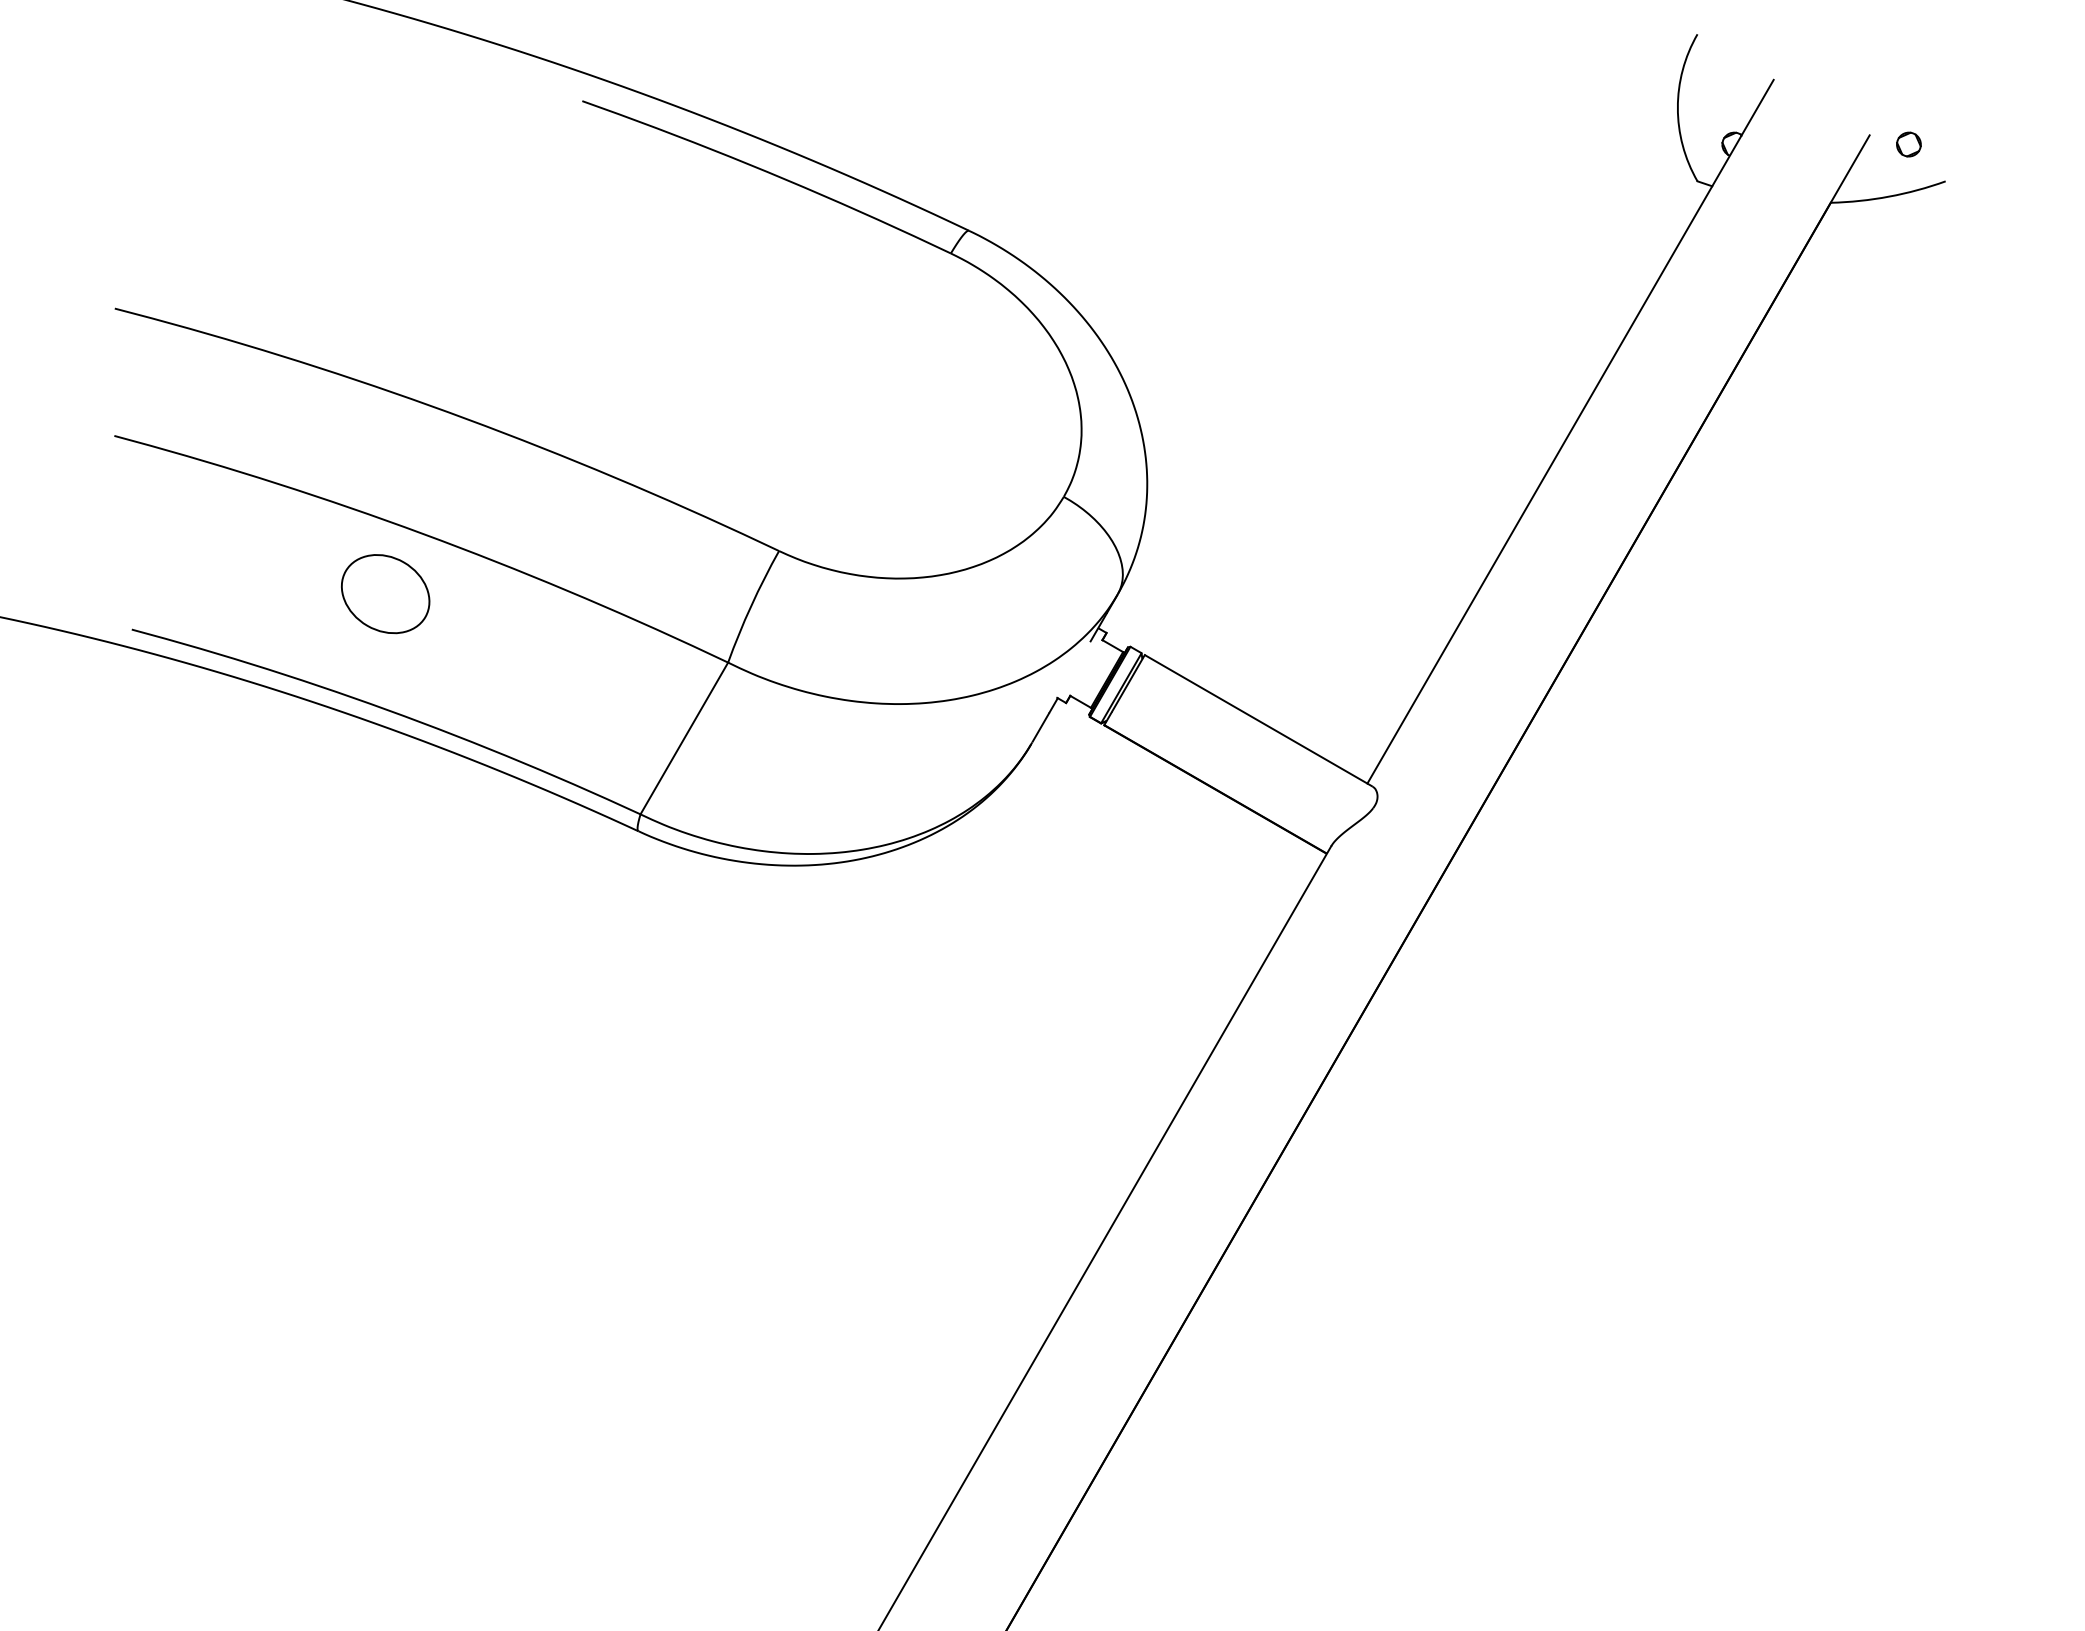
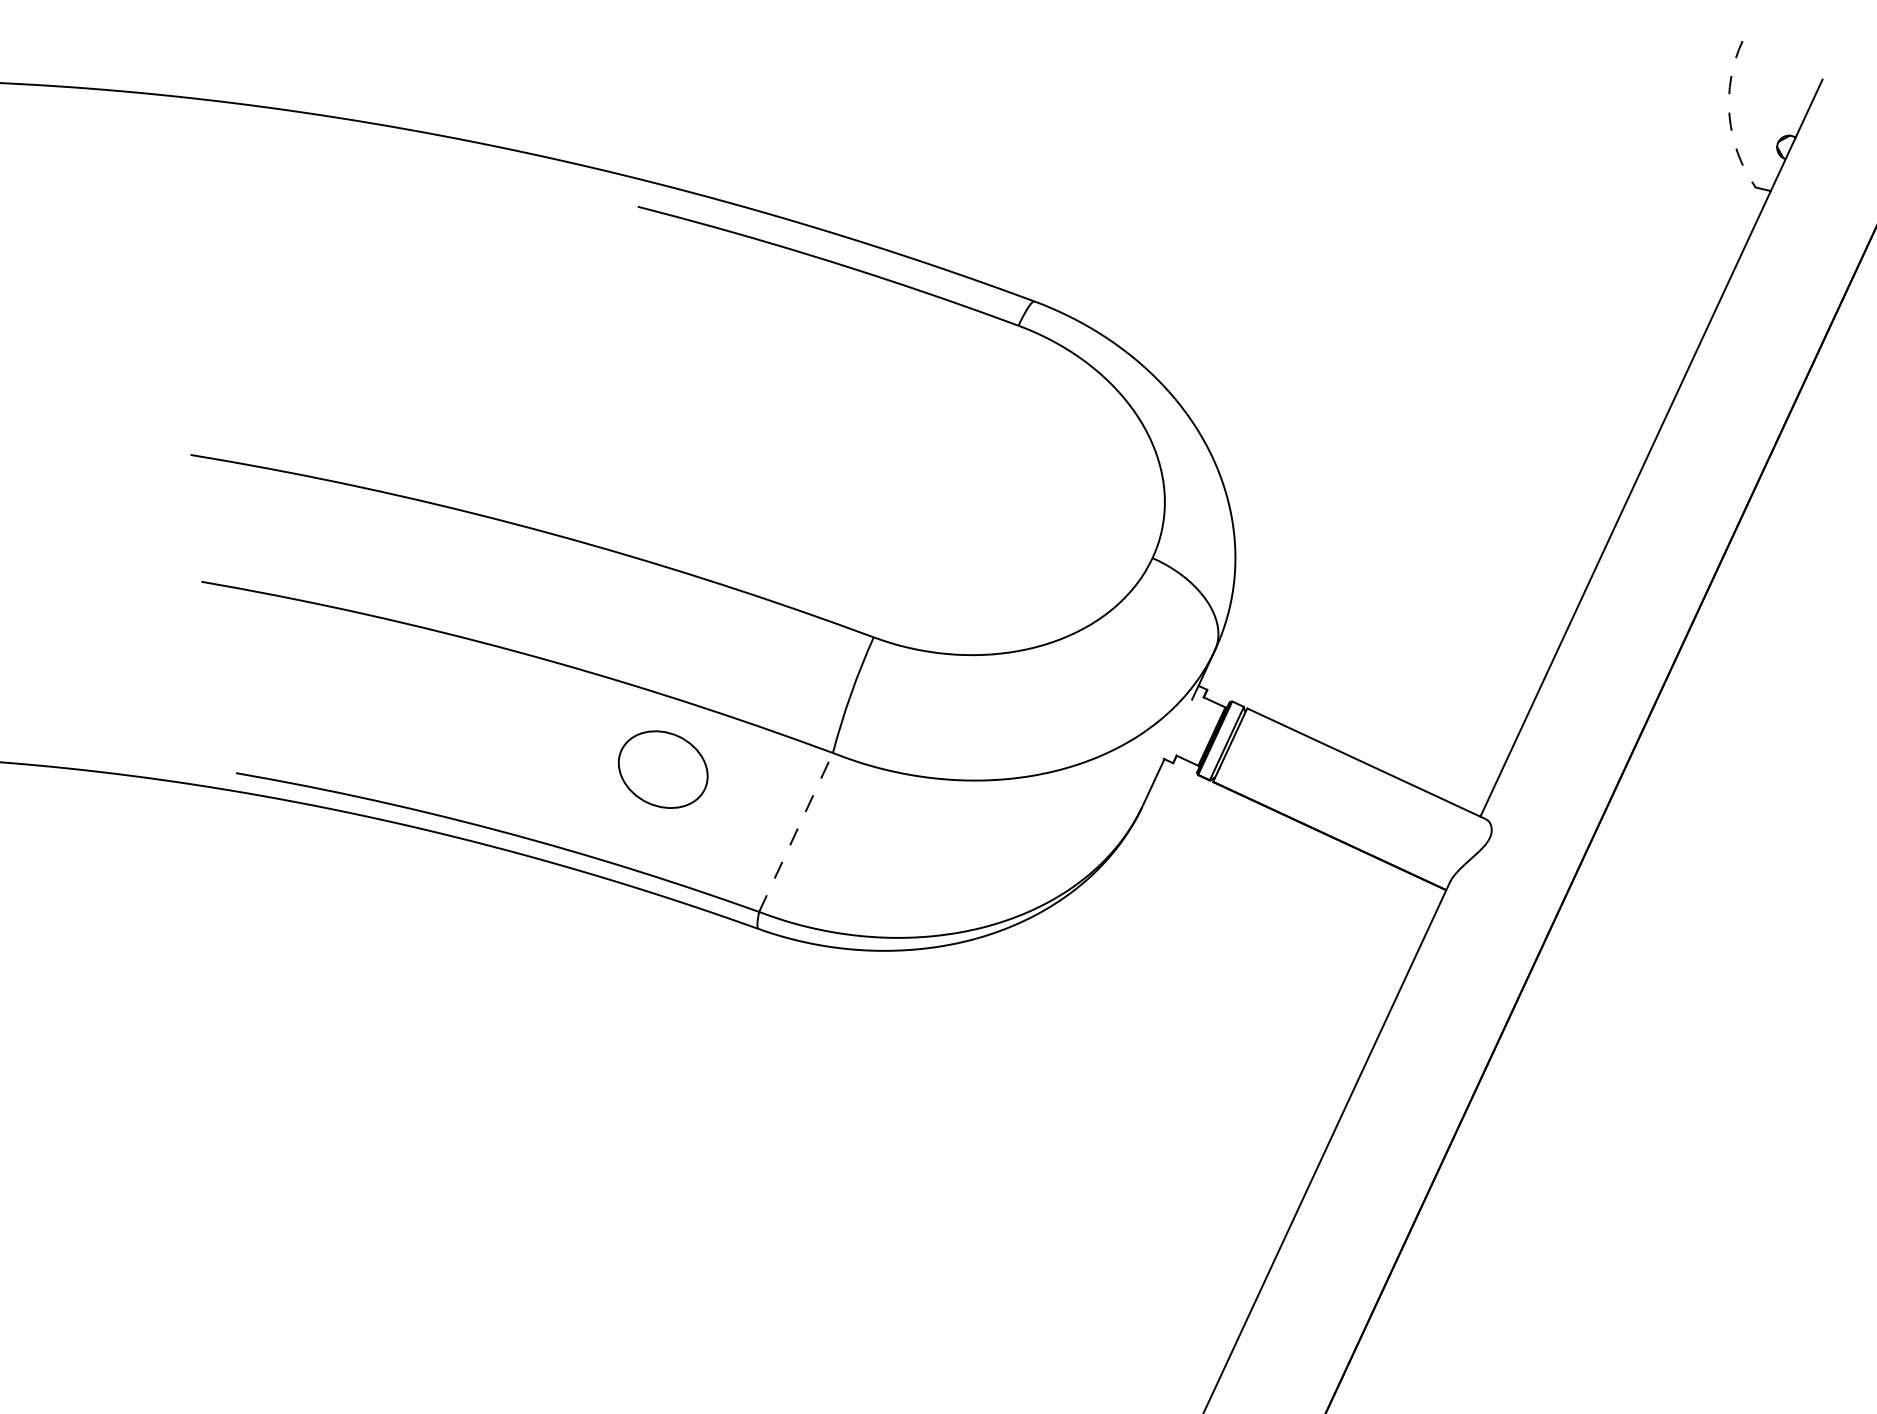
arc: (1677, 107) -> (1729, 115), solid -> dashed
part: (385, 594) -> (663, 770), moved
line: (684, 738) -> (796, 832), solid -> dashed

